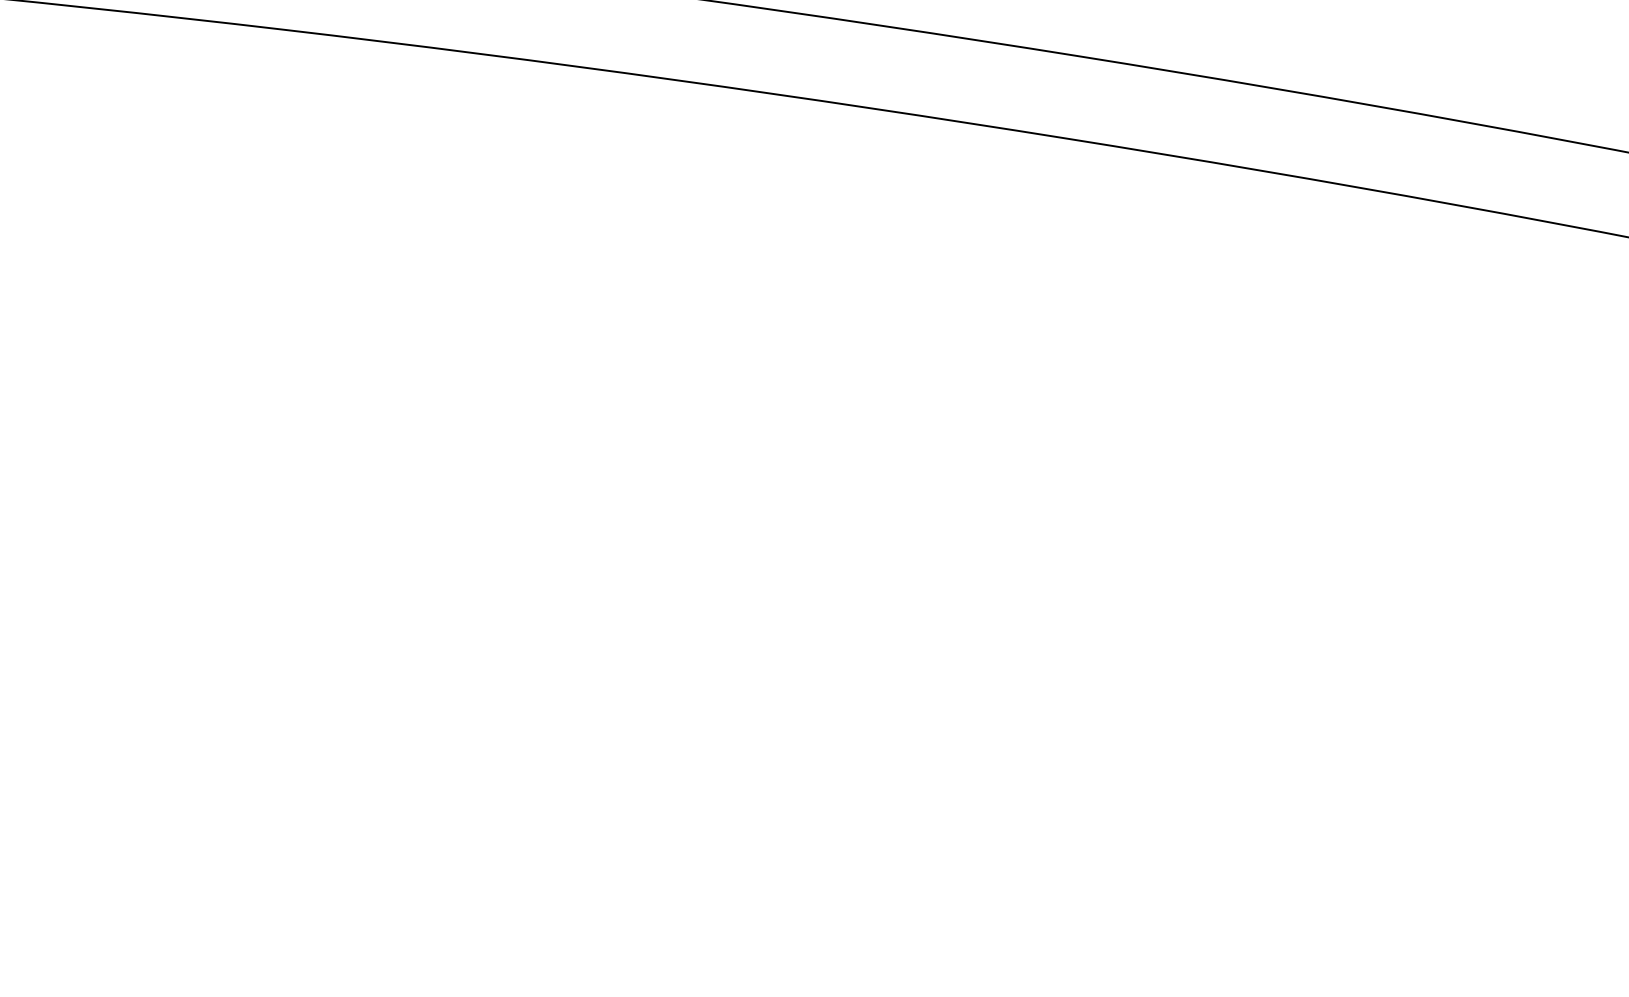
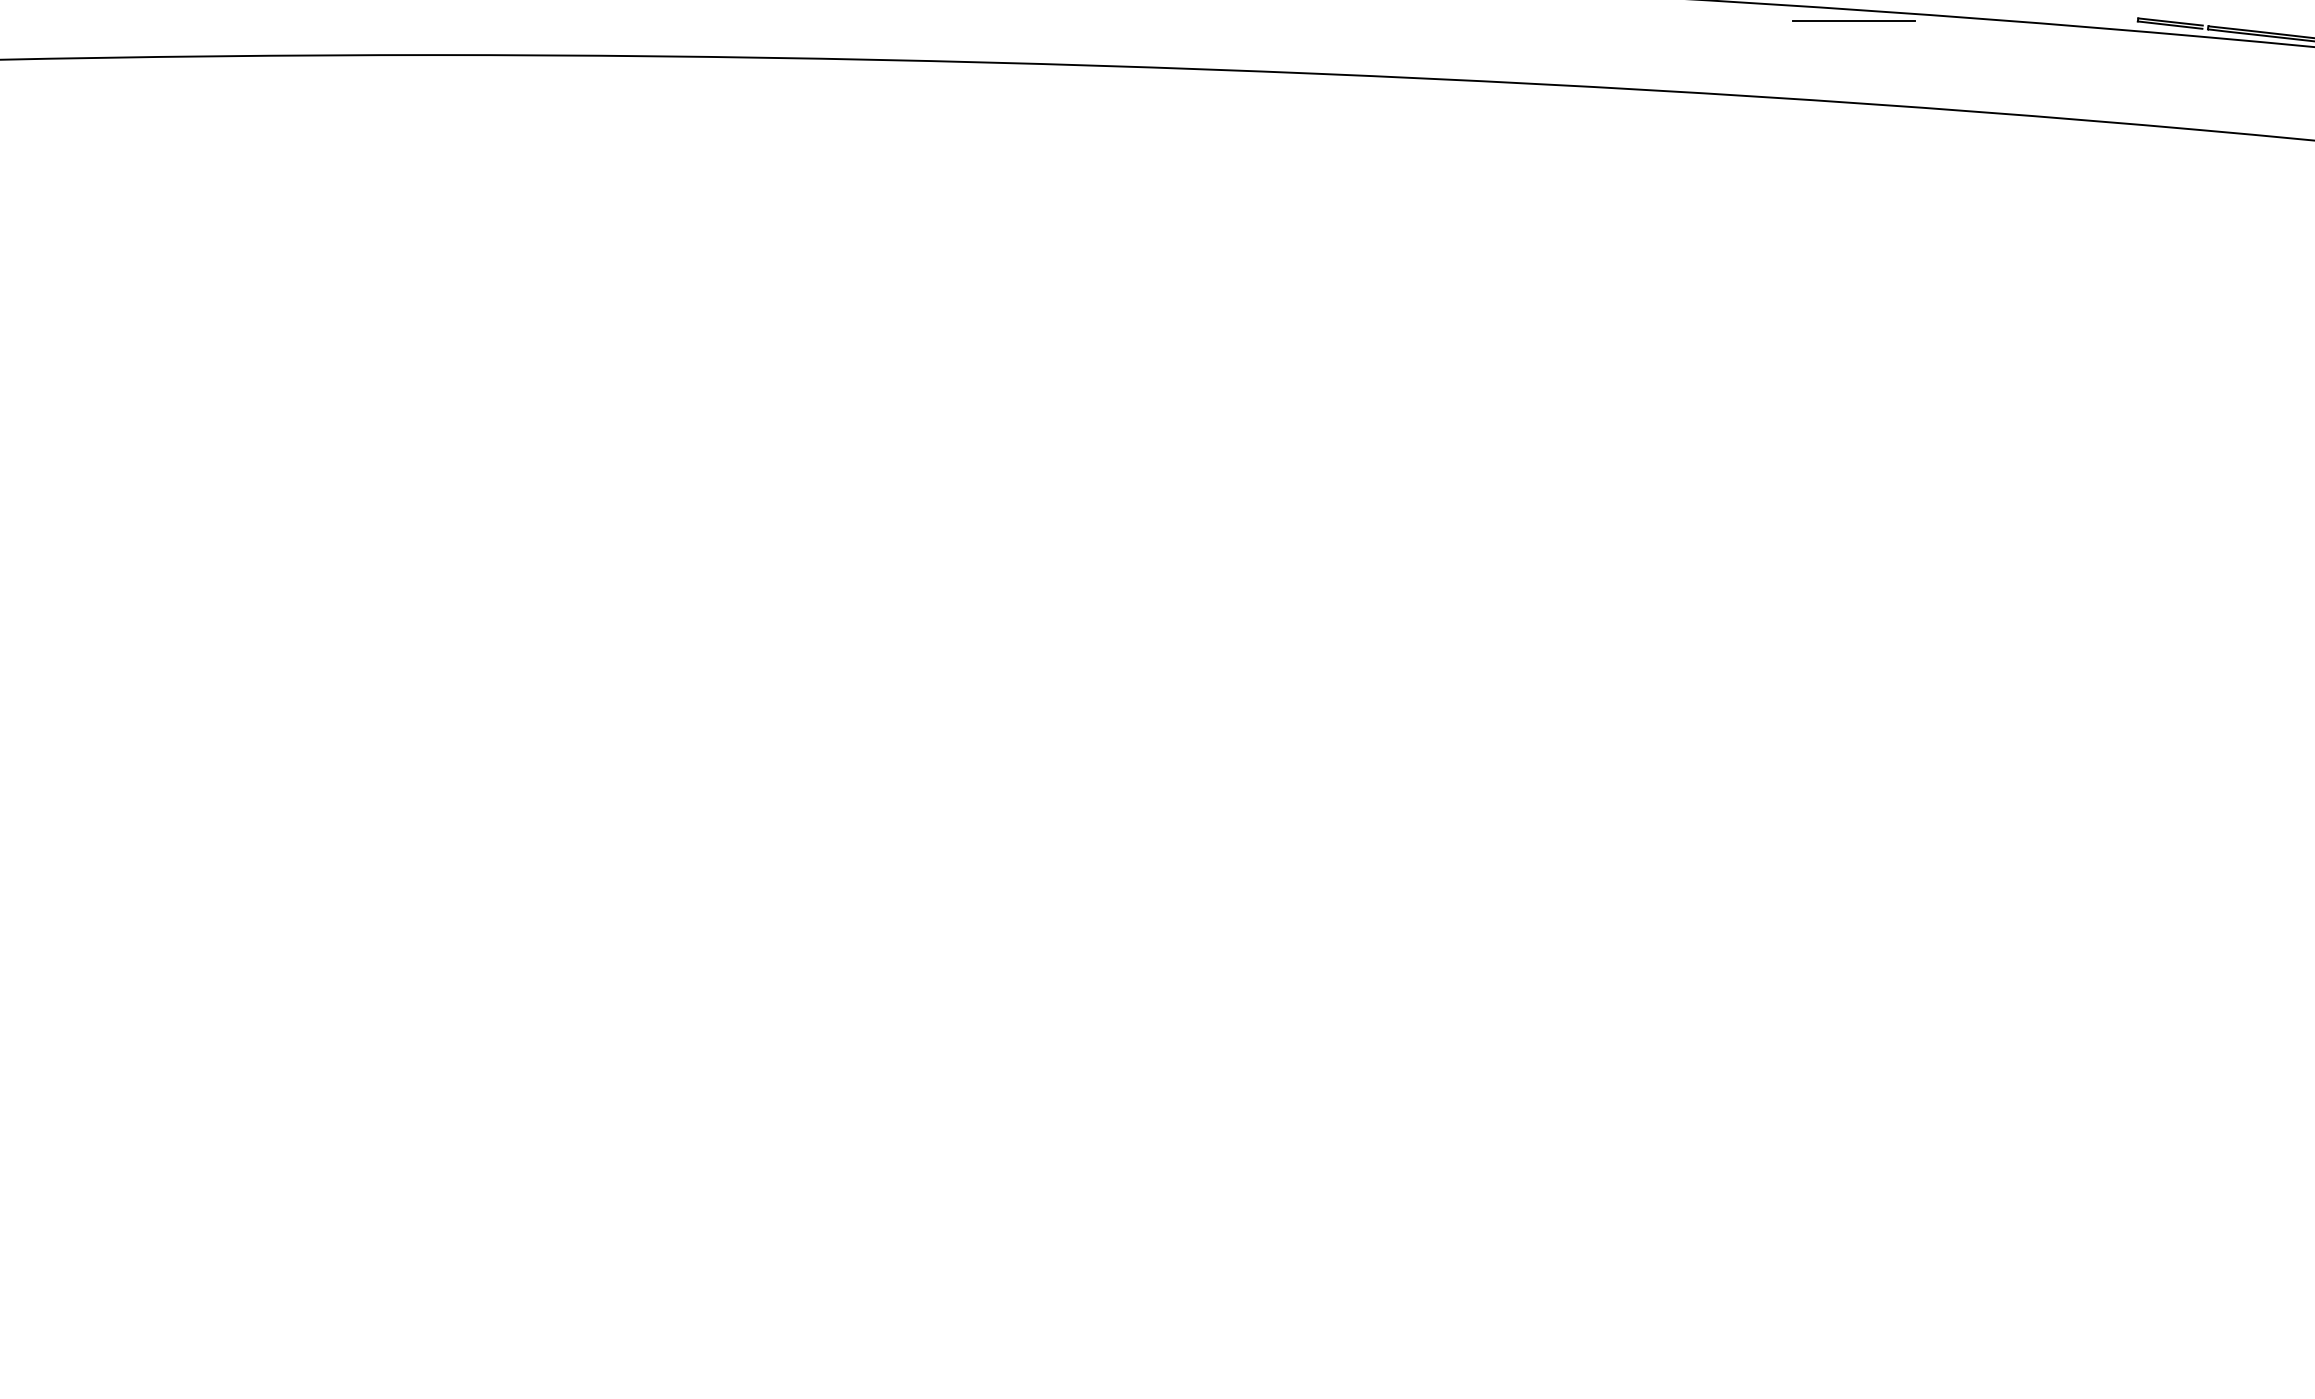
line: (1547, 147) -> (1853, 21), added

